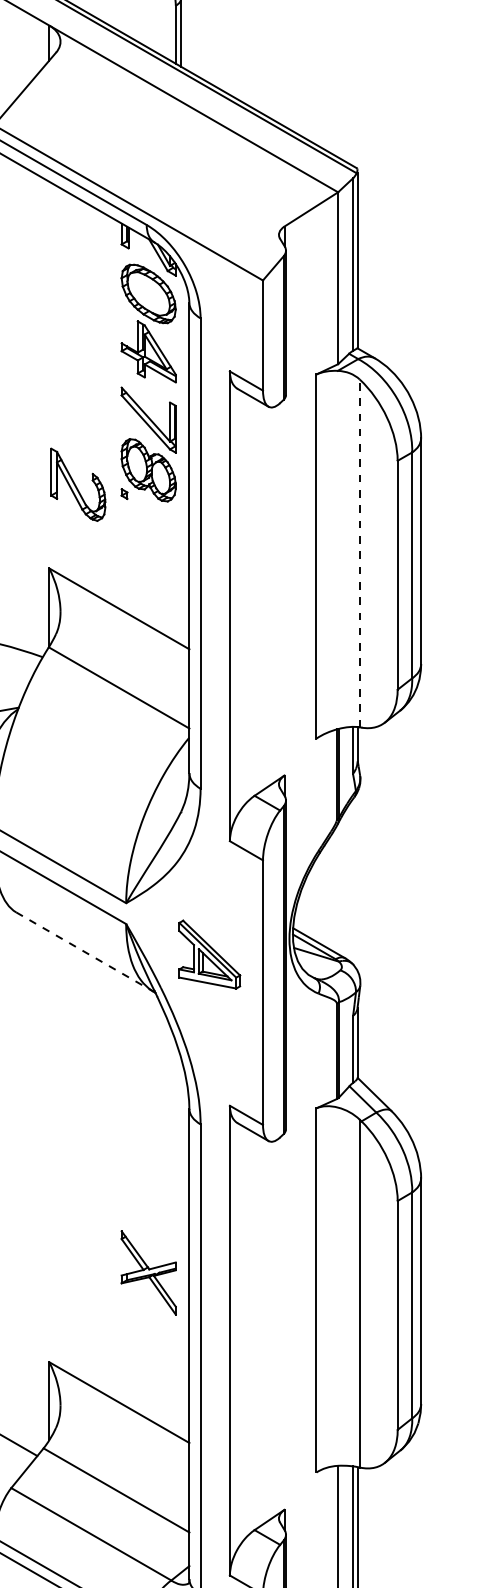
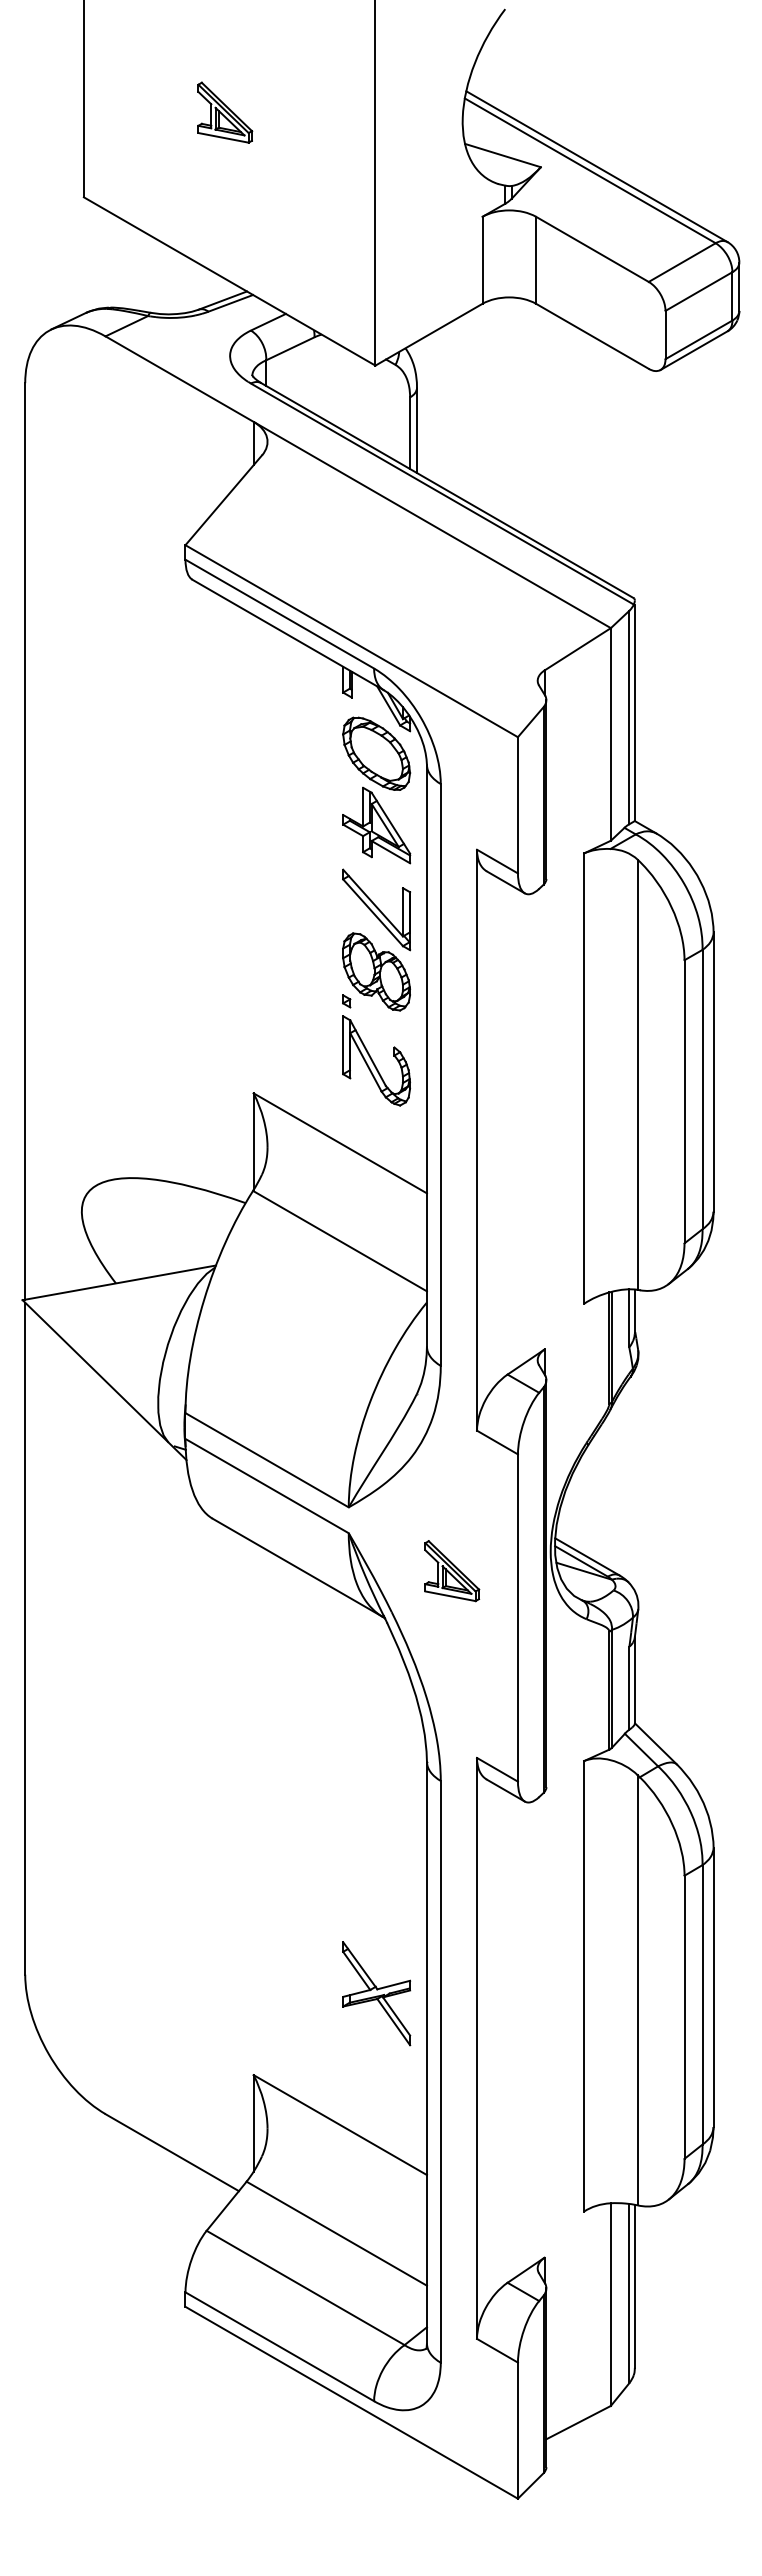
part: (78, 484) -> (376, 1060), moved
line: (359, 553) -> (637, 1074), dashed -> solid
line: (85, 952) -> (298, 1568), dashed -> solid
part: (210, 955) -> (452, 1571), size x0.71
part: (148, 1272) -> (376, 1993), moved

